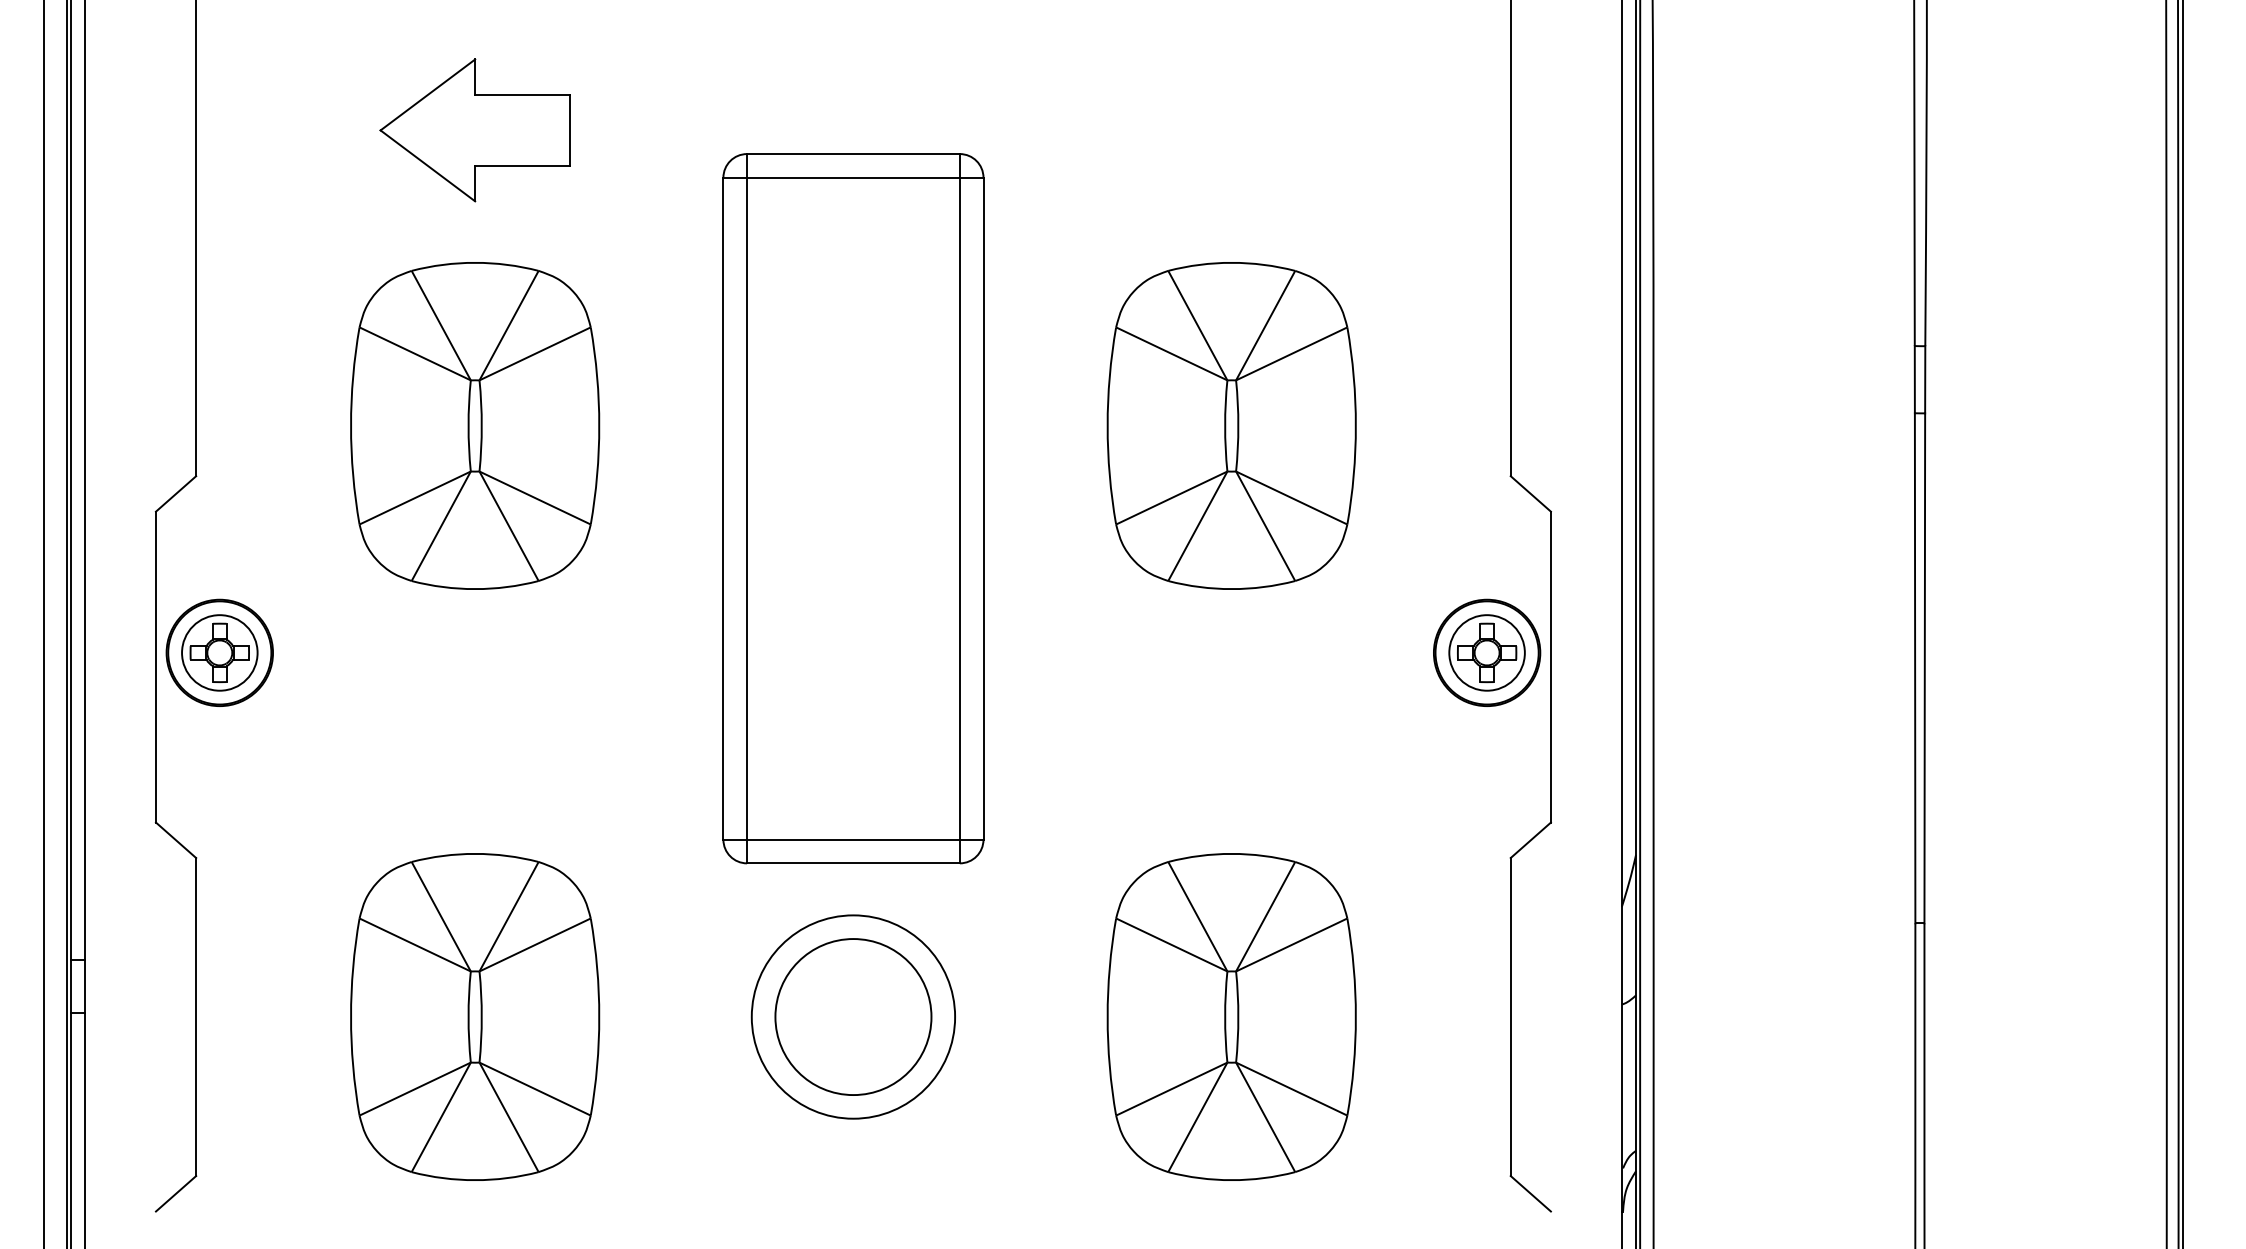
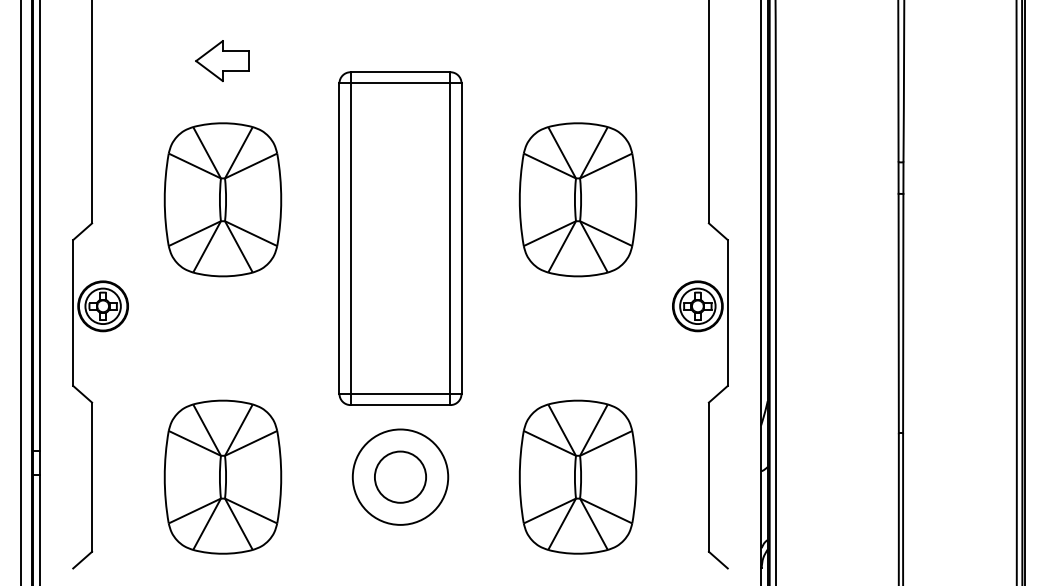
part: (474, 129) -> (222, 60), size x0.6
circle: (853, 1015) -> (400, 476), size x0.7

